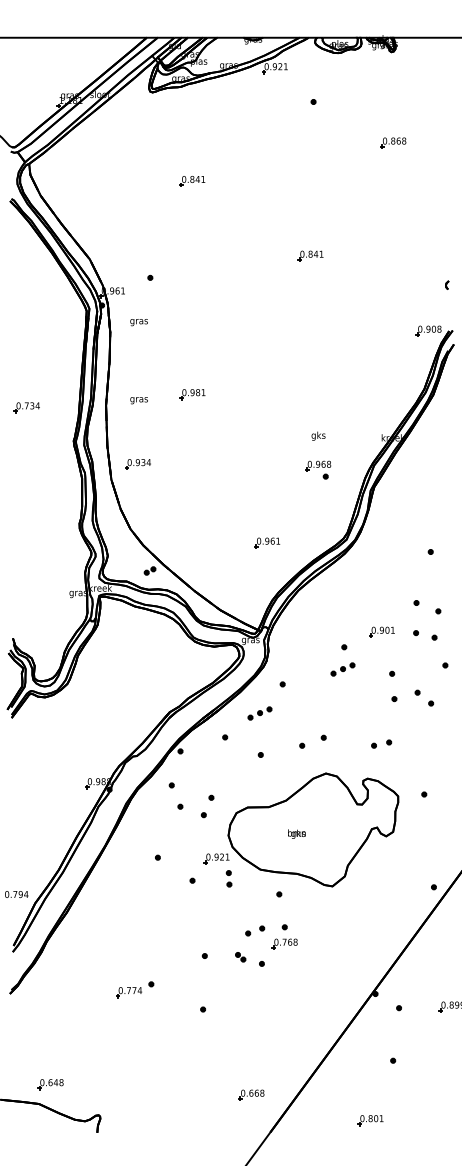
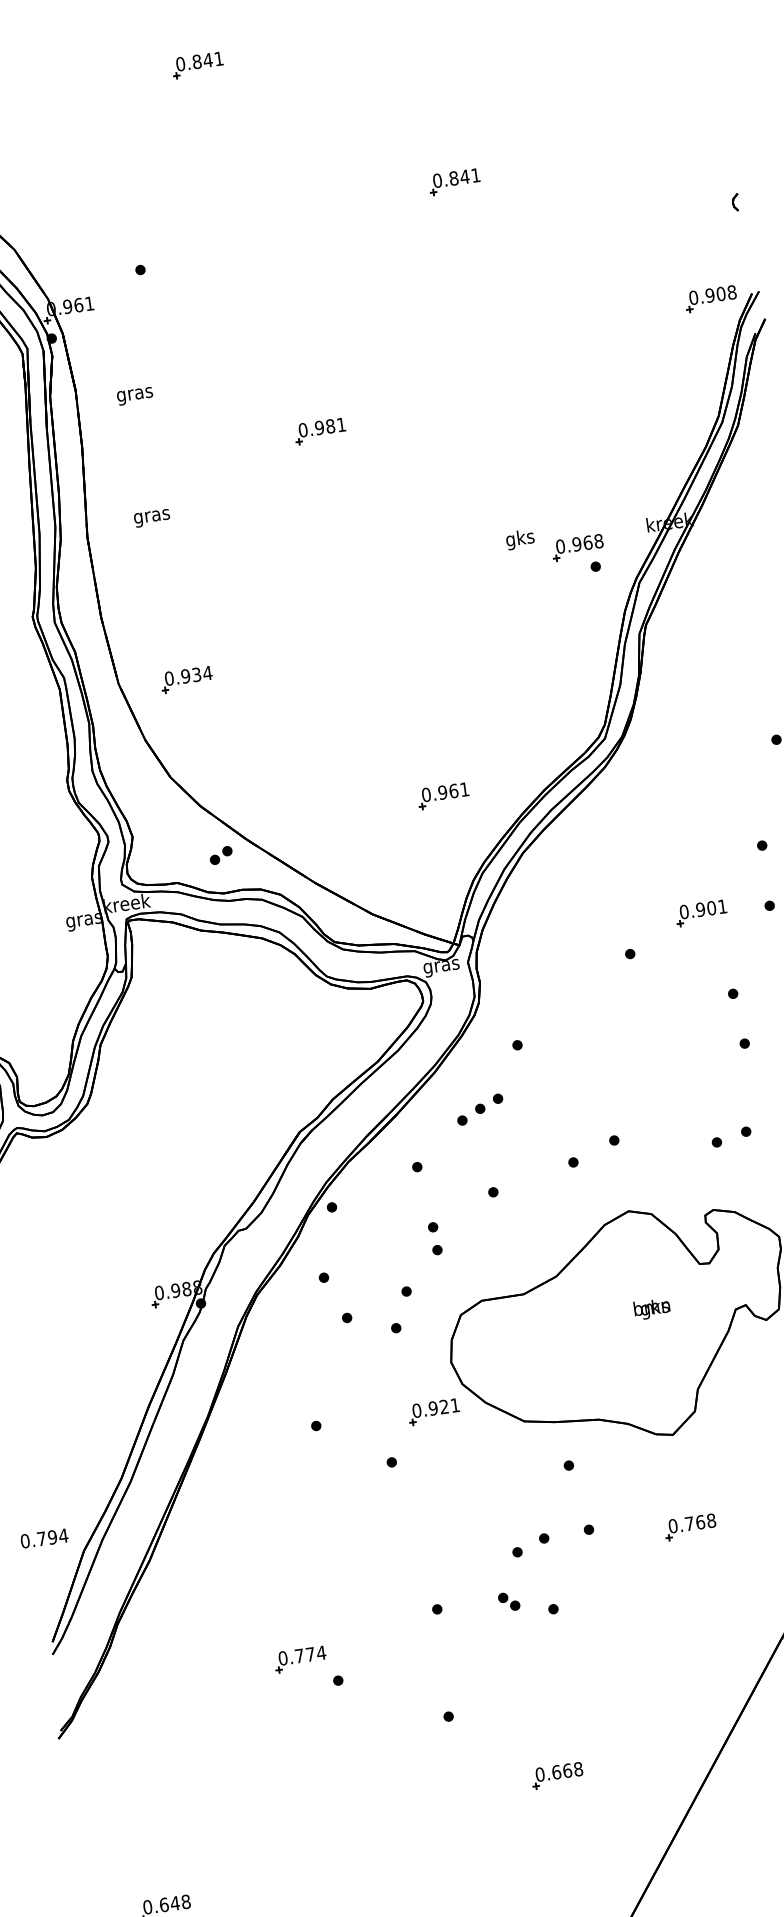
text: (138, 322) -> (133, 396), moved
part: (192, 394) -> (319, 431), moved
part: (137, 464) -> (185, 680), moved
part: (318, 469) -> (579, 554), moved
part: (267, 542) -> (443, 795), moved
part: (342, 669) -> (632, 998), removed
text: (296, 833) -> (651, 1307), moved
part: (228, 878) -> (433, 1238), moved
part: (284, 943) -> (689, 1526), moved
part: (129, 992) -> (301, 1659), moved
part: (251, 1094) -> (557, 1774), moved

